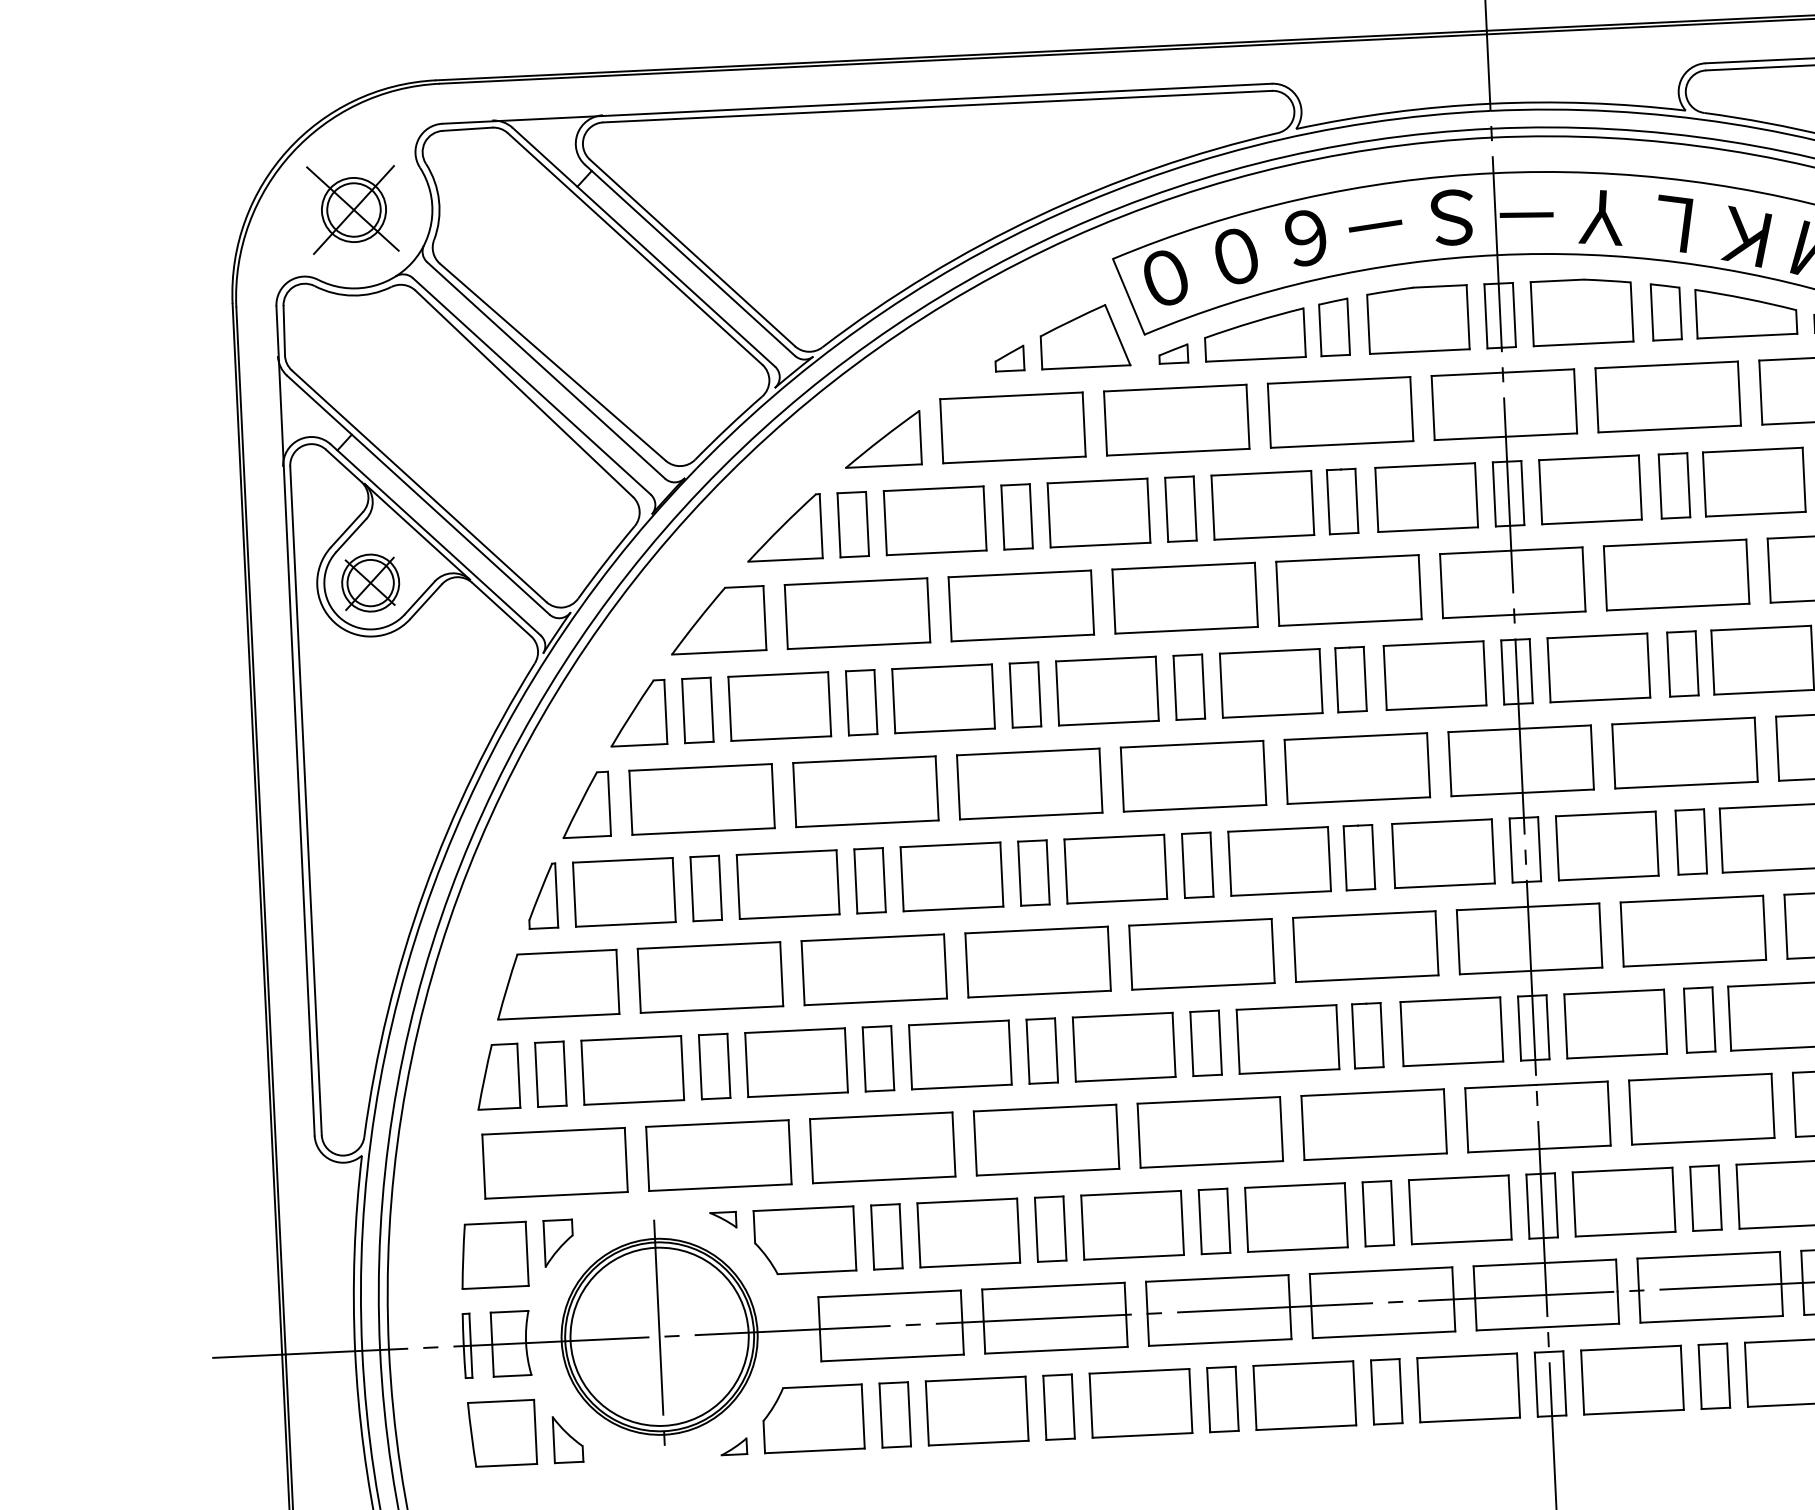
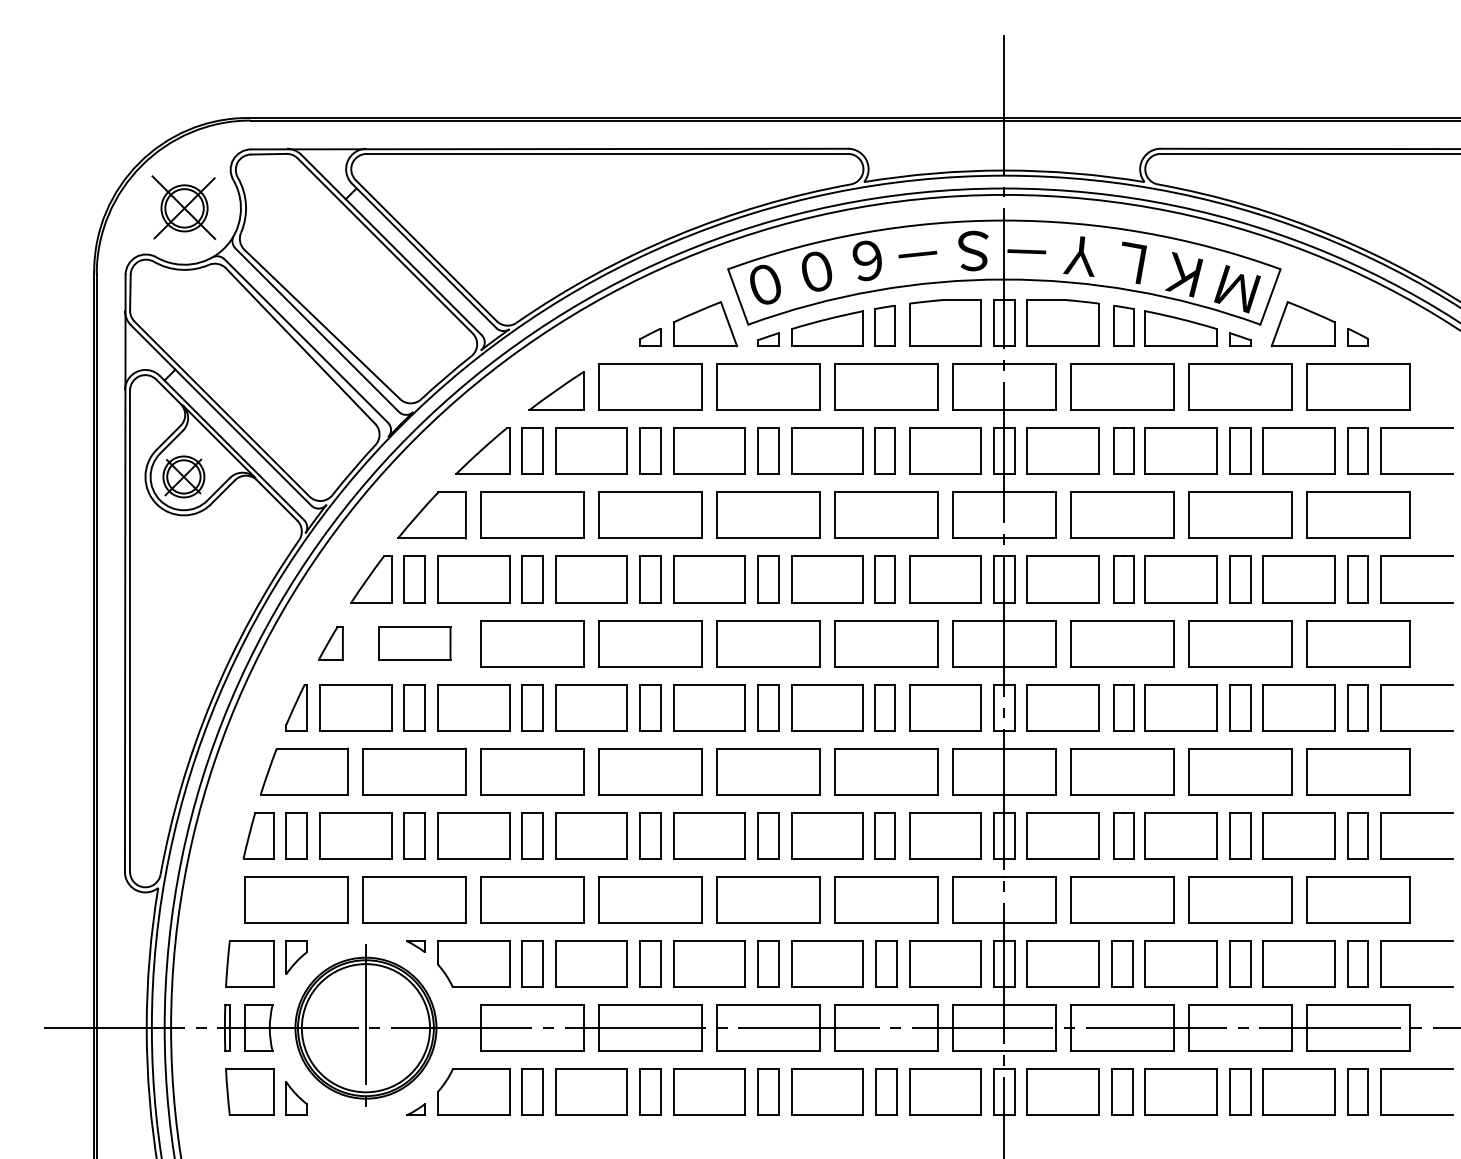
part: (701, 799) -> (414, 643), size x0.7
part: (585, 804) -> (330, 643), size x0.7

